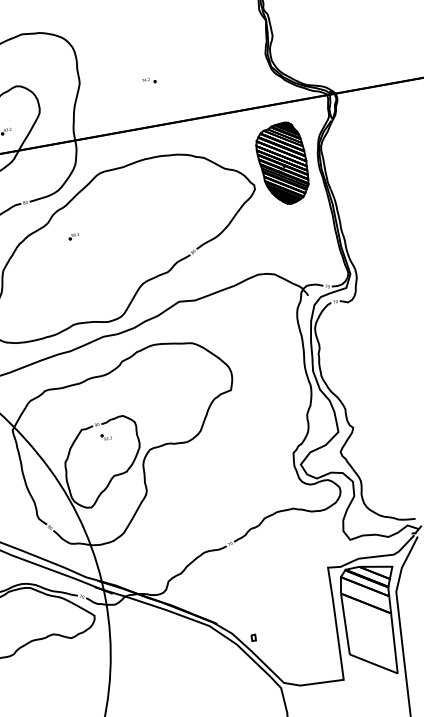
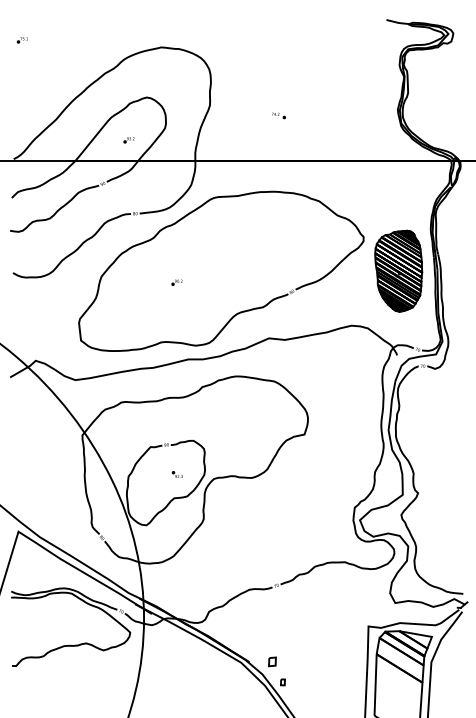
part: (282, 163) -> (398, 270), moved
part: (73, 236) -> (176, 282), moved
part: (105, 437) -> (176, 474), moved
part: (239, 619) -> (272, 661), added

